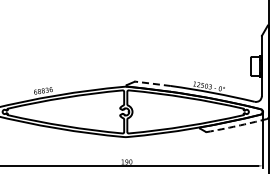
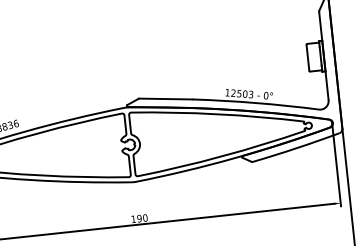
line: (153, 83) -> (166, 98), dashed -> solid
arc: (236, 126) -> (295, 148), dashed -> solid

